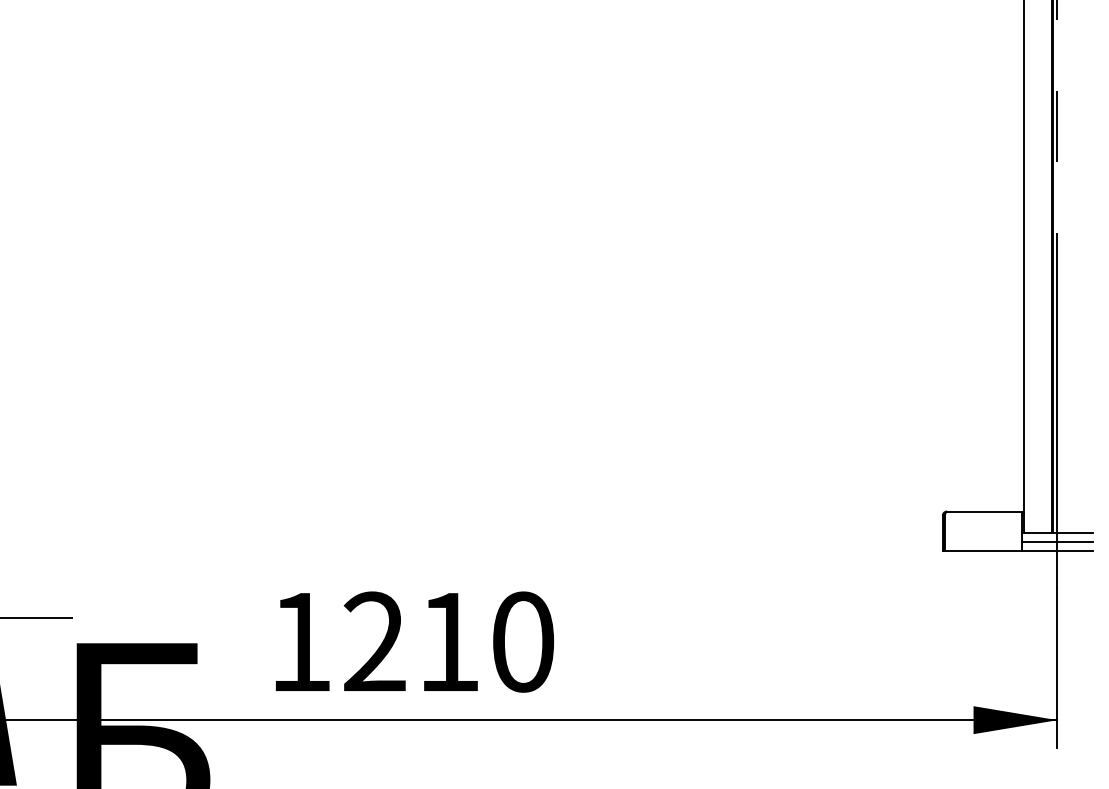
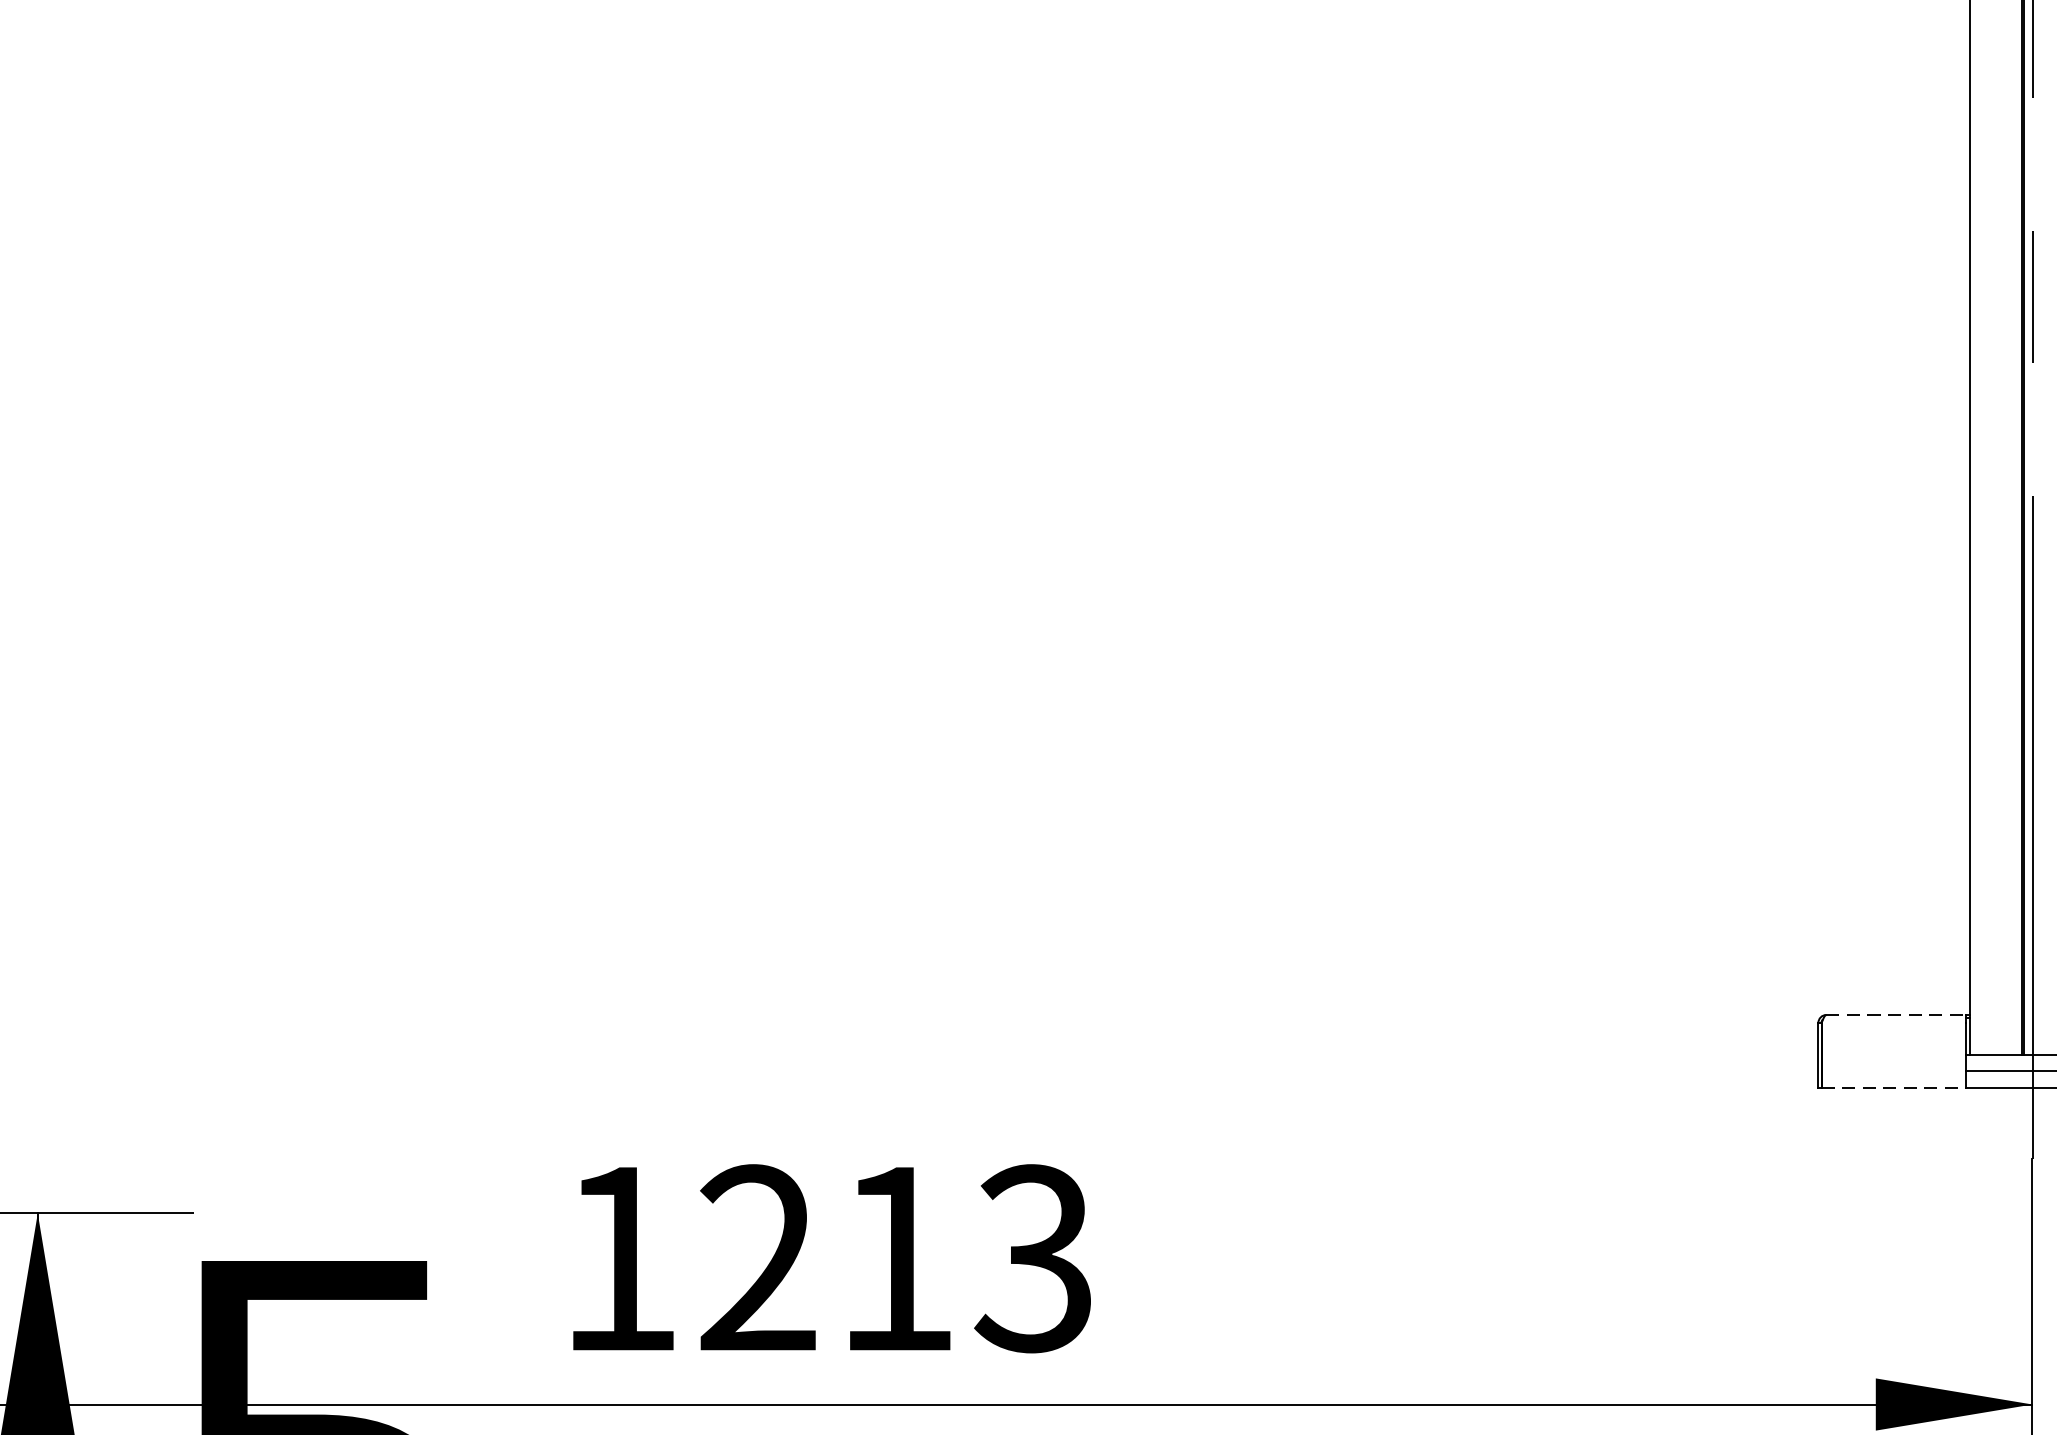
line: (984, 511) -> (1896, 1014), solid -> dashed
line: (983, 550) -> (1894, 1087), solid -> dashed
text: (522, 641) -> (1033, 1257), 1210 -> 1213

